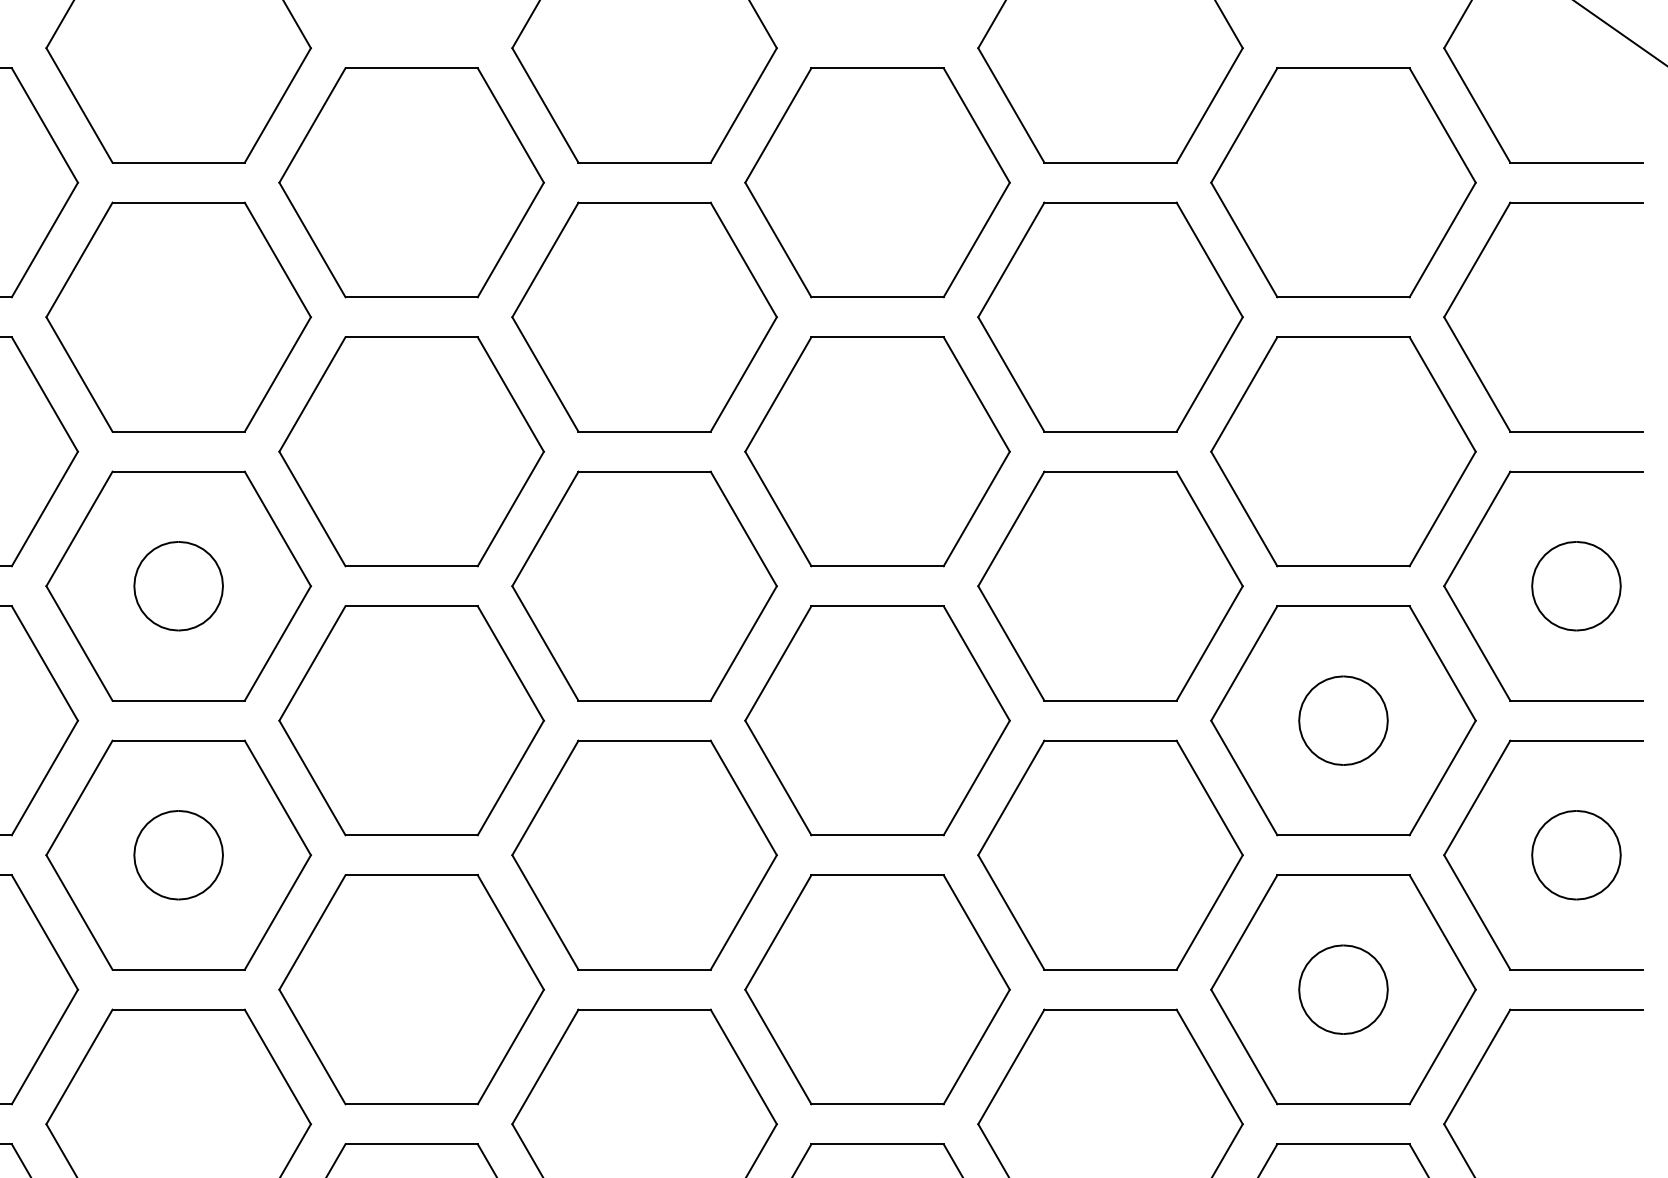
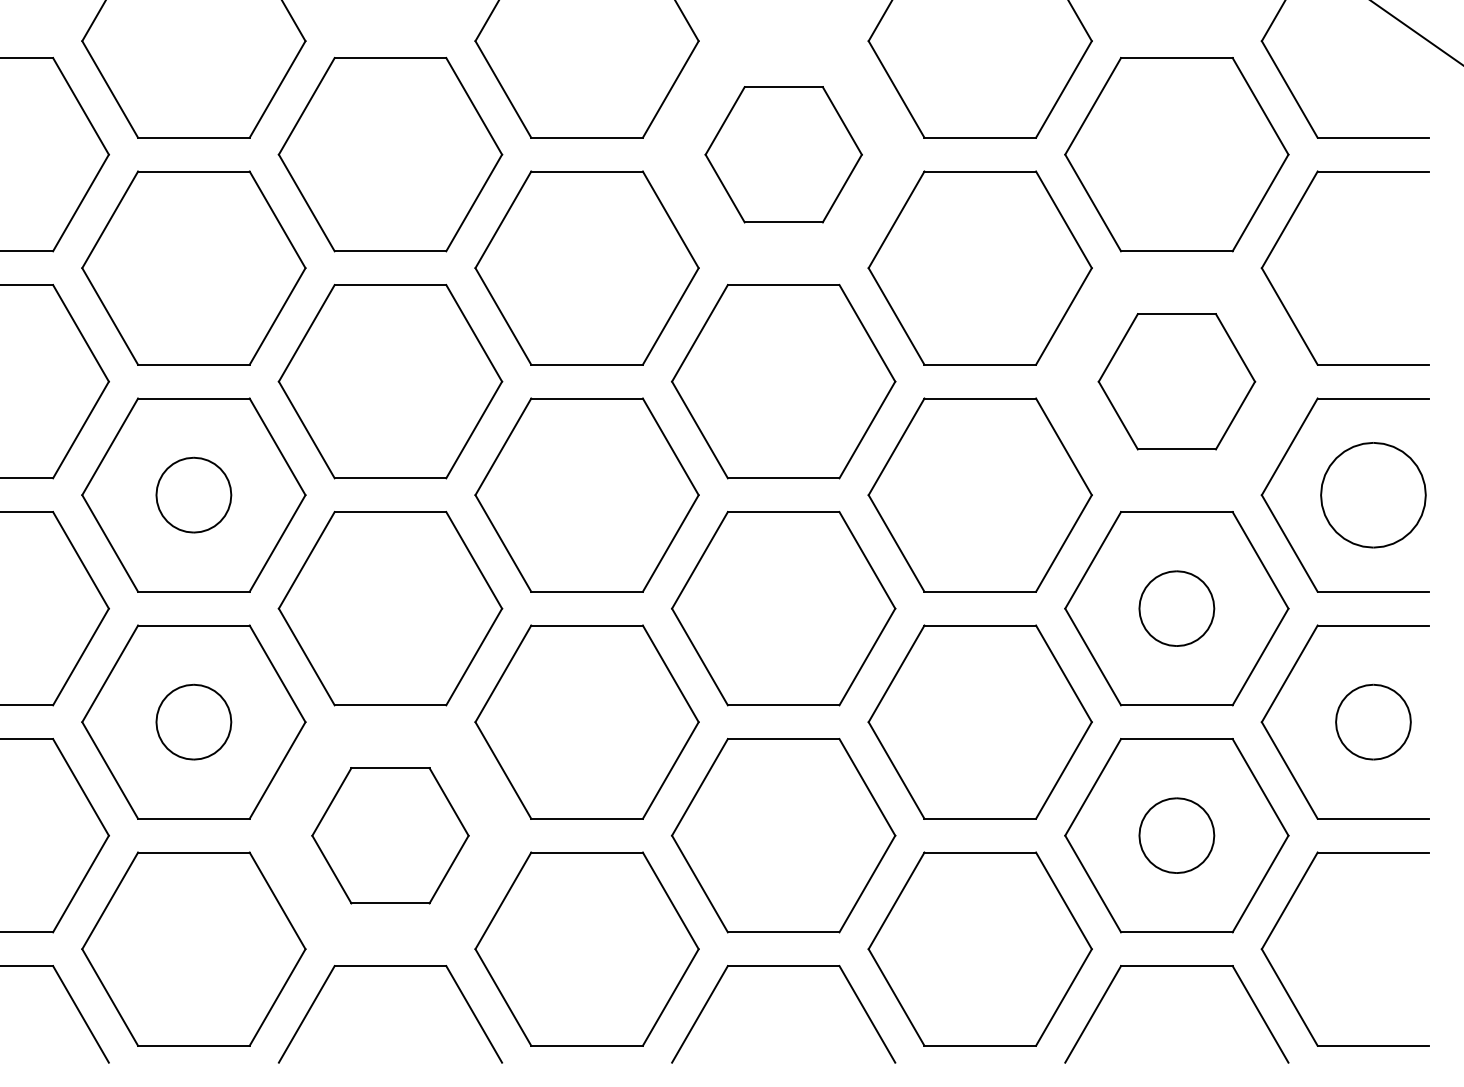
part: (877, 182) -> (783, 154), size x0.7
part: (1343, 451) -> (1176, 381), size x0.7
part: (1576, 585) -> (1373, 494), size x1.4
part: (411, 989) -> (390, 835), size x0.7

